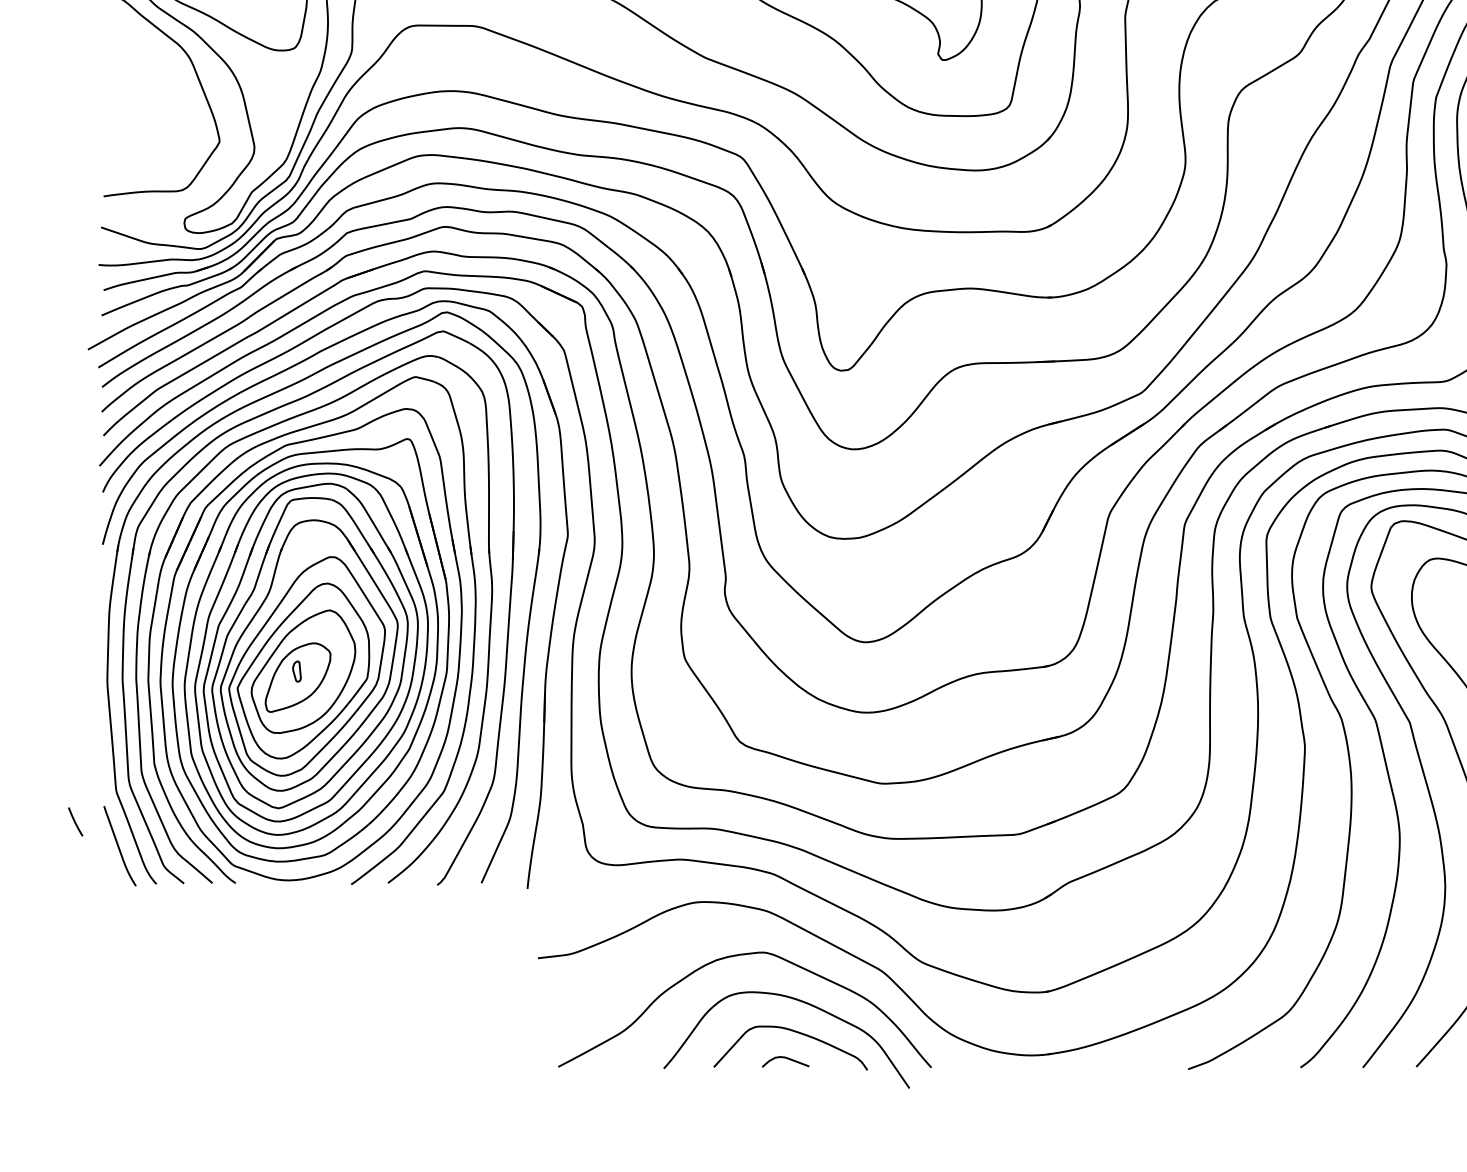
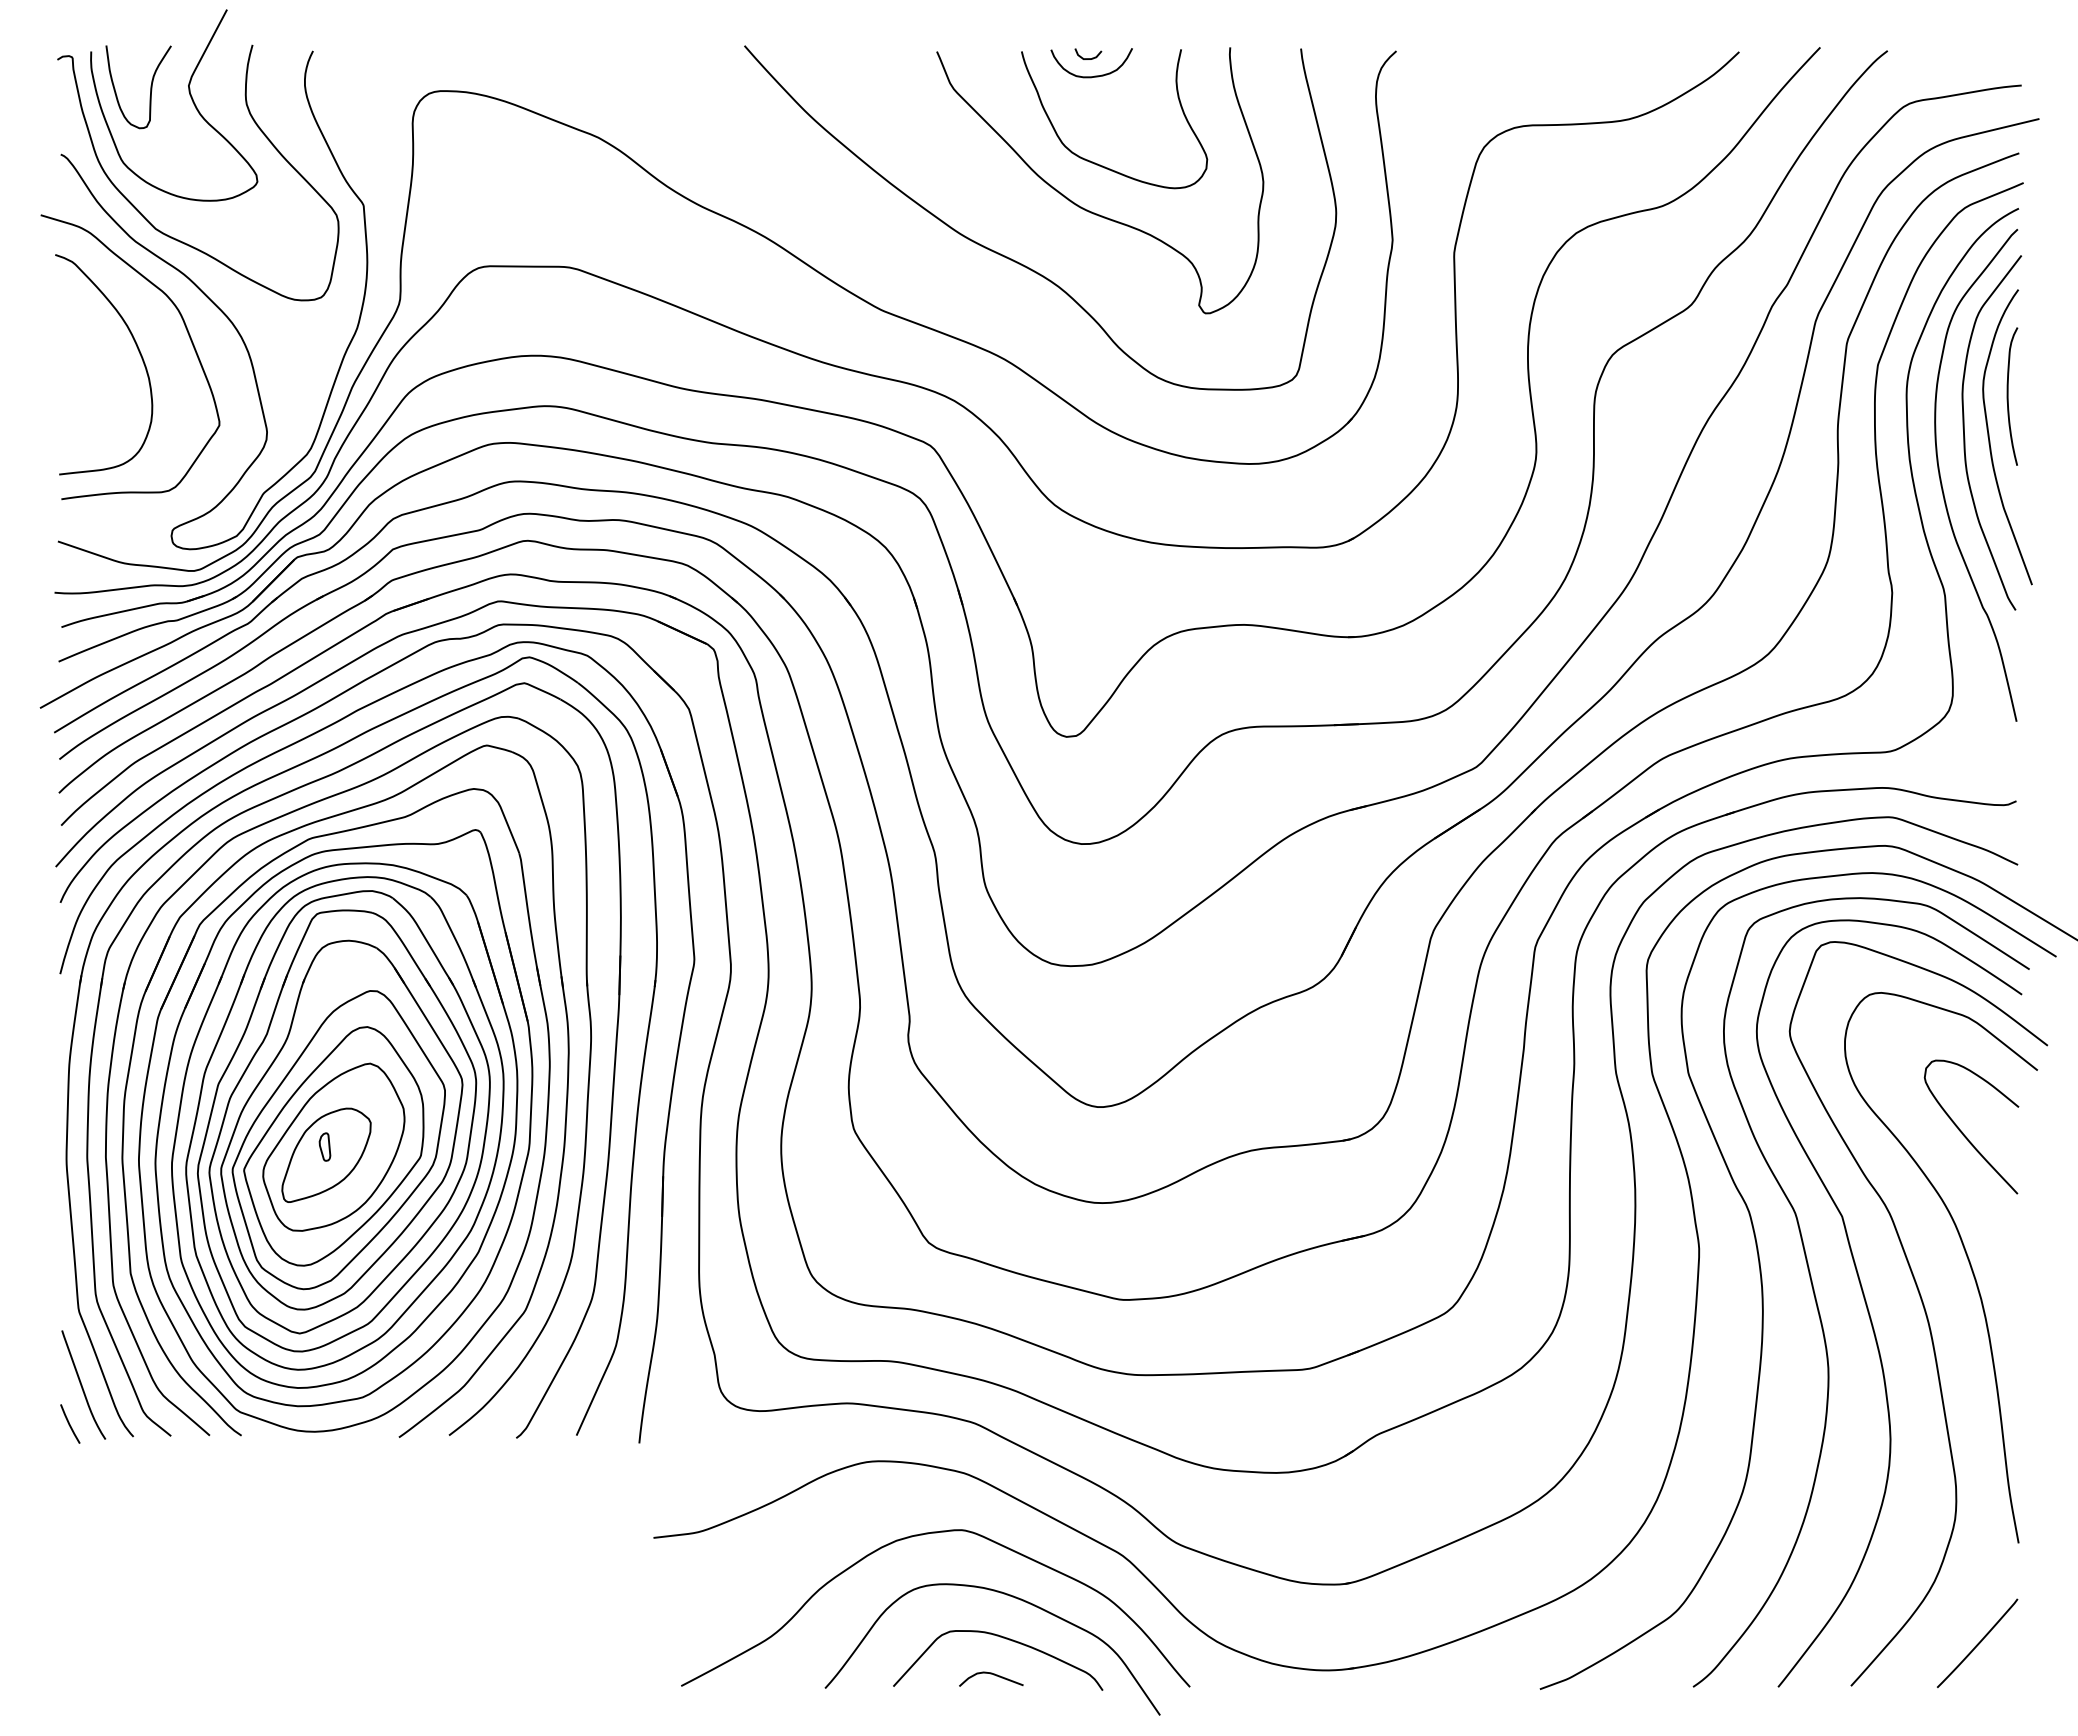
curve: (158, 85) -> (136, 347), added
line: (75, 821) -> (69, 1423), moved

